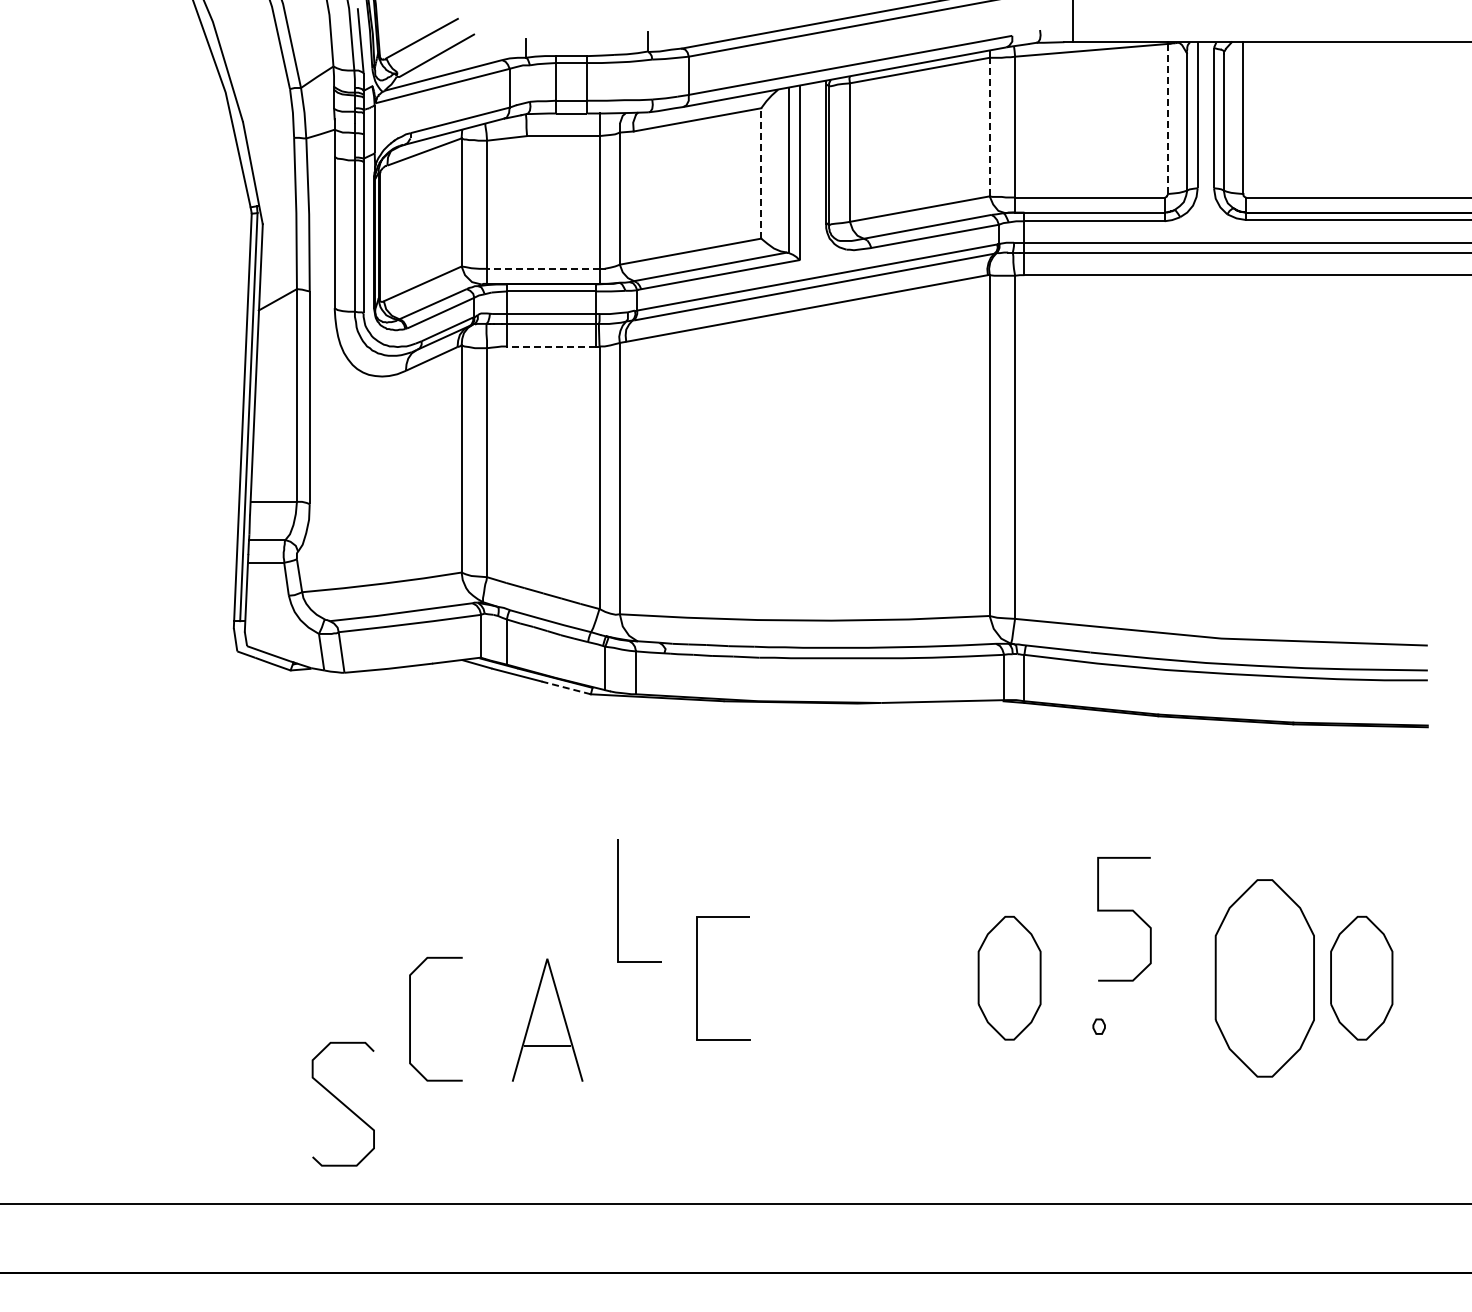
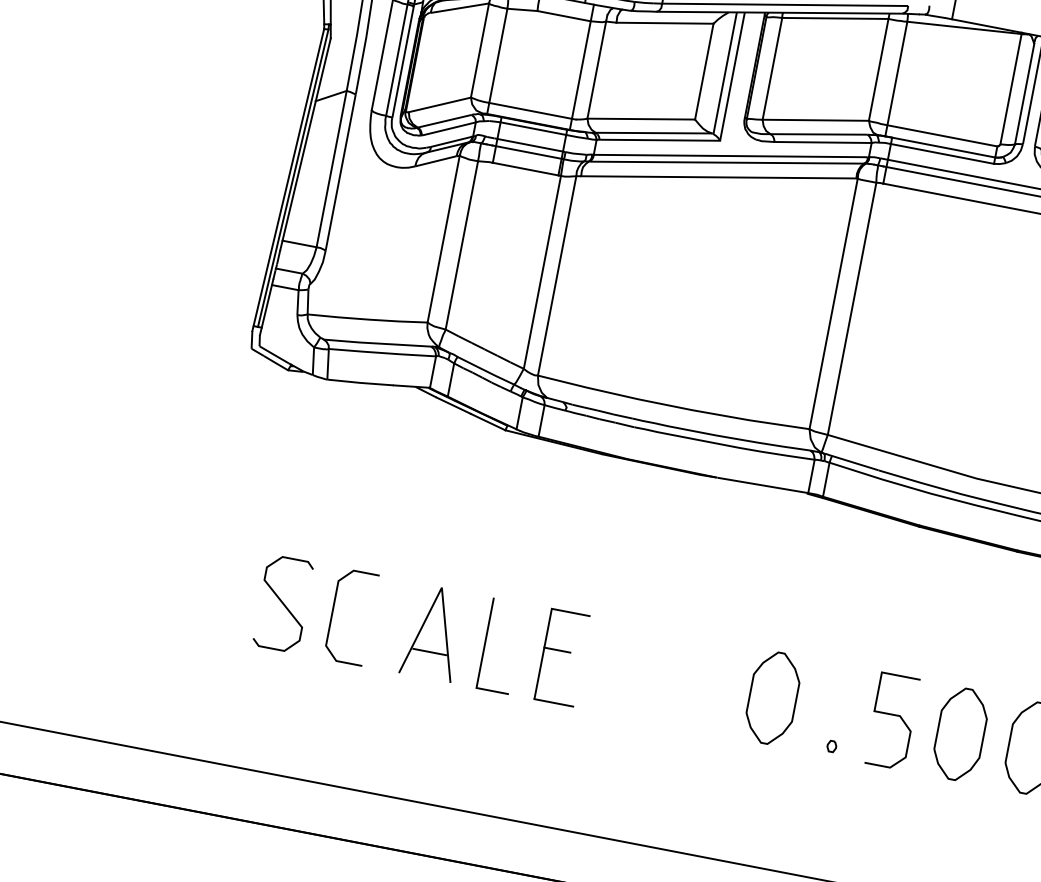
line: (1168, 118) -> (1011, 88), dashed -> solid
line: (989, 126) -> (878, 69), dashed -> solid
line: (761, 172) -> (704, 70), dashed -> solid
line: (542, 268) -> (530, 110), dashed -> solid
line: (551, 346) -> (525, 169), dashed -> solid
line: (565, 687) -> (487, 421), dashed -> solid
line: (618, 900) -> (485, 643), moved
curve: (1124, 911) -> (893, 715), moved
line: (714, 969) -> (557, 650), added
part: (1264, 977) -> (960, 733), size x0.62
curve: (410, 1018) -> (332, 612), moved
part: (547, 1019) -> (433, 632), moved
curve: (342, 1103) -> (282, 603), moved

